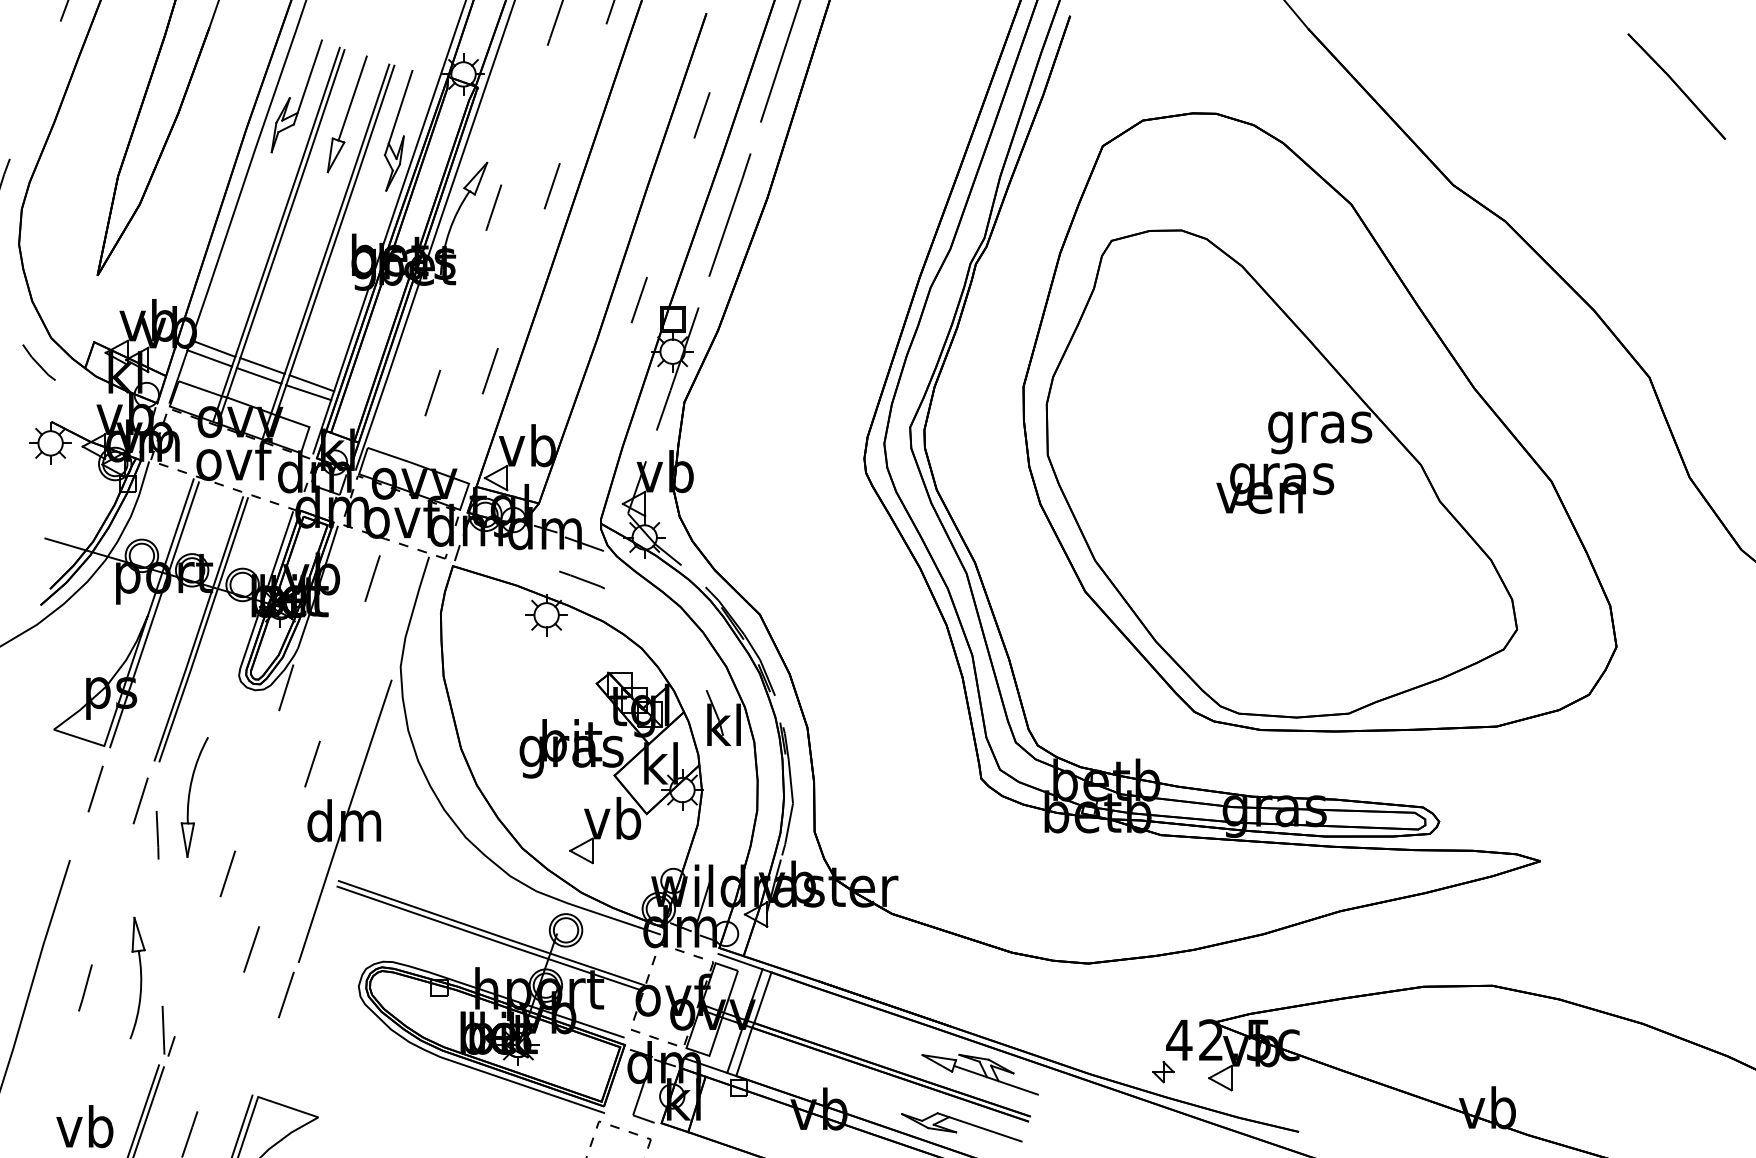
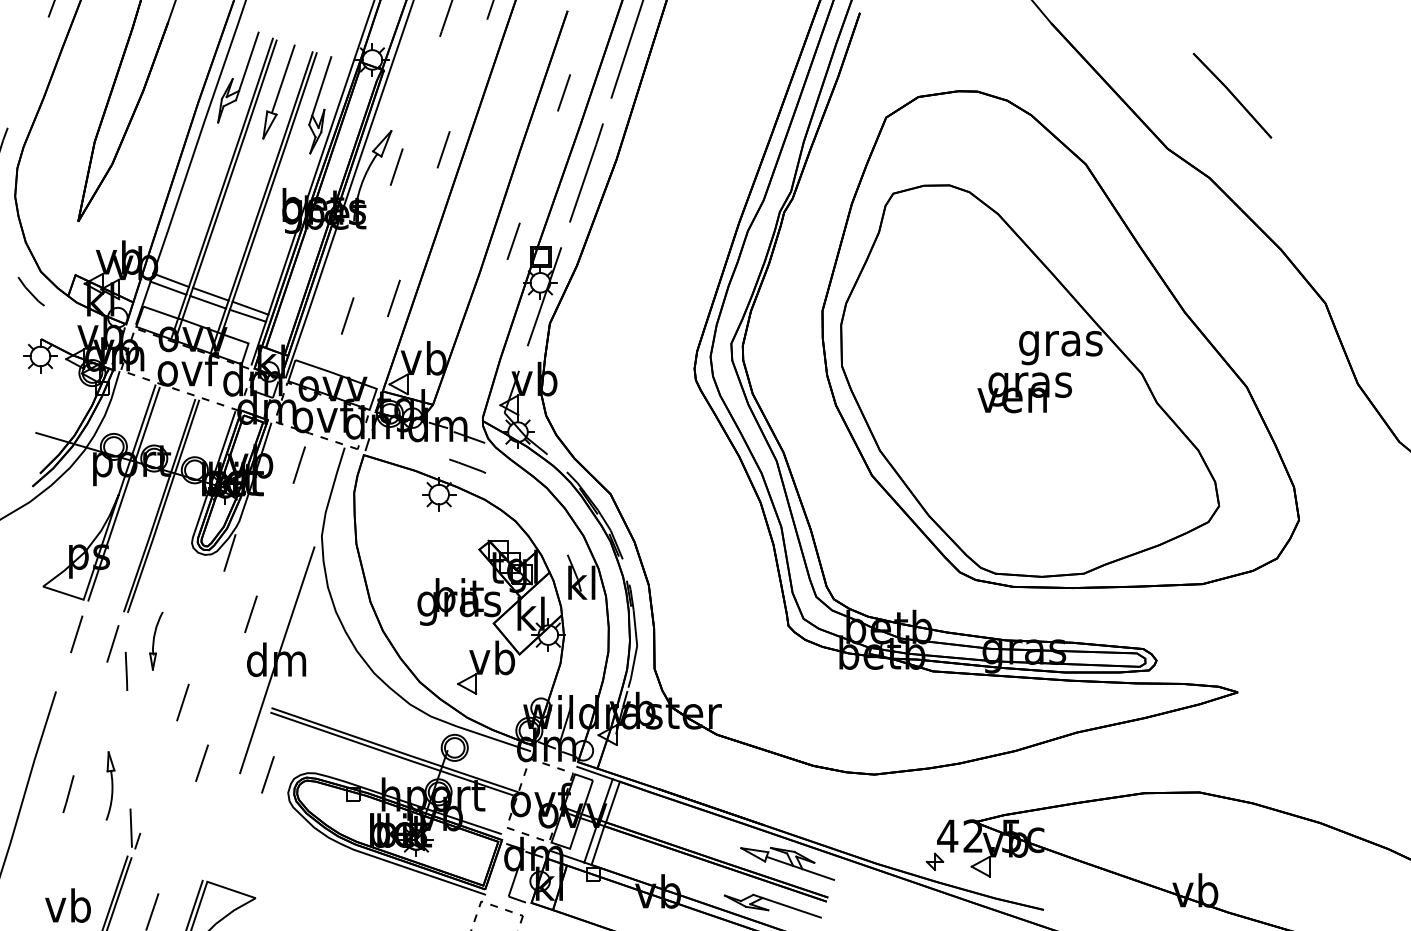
part: (1676, 86) -> (1232, 95), moved
part: (194, 796) -> (156, 640), size x0.6
part: (137, 977) -> (110, 785), size x0.7
line: (285, 994) -> (267, 774), moved

